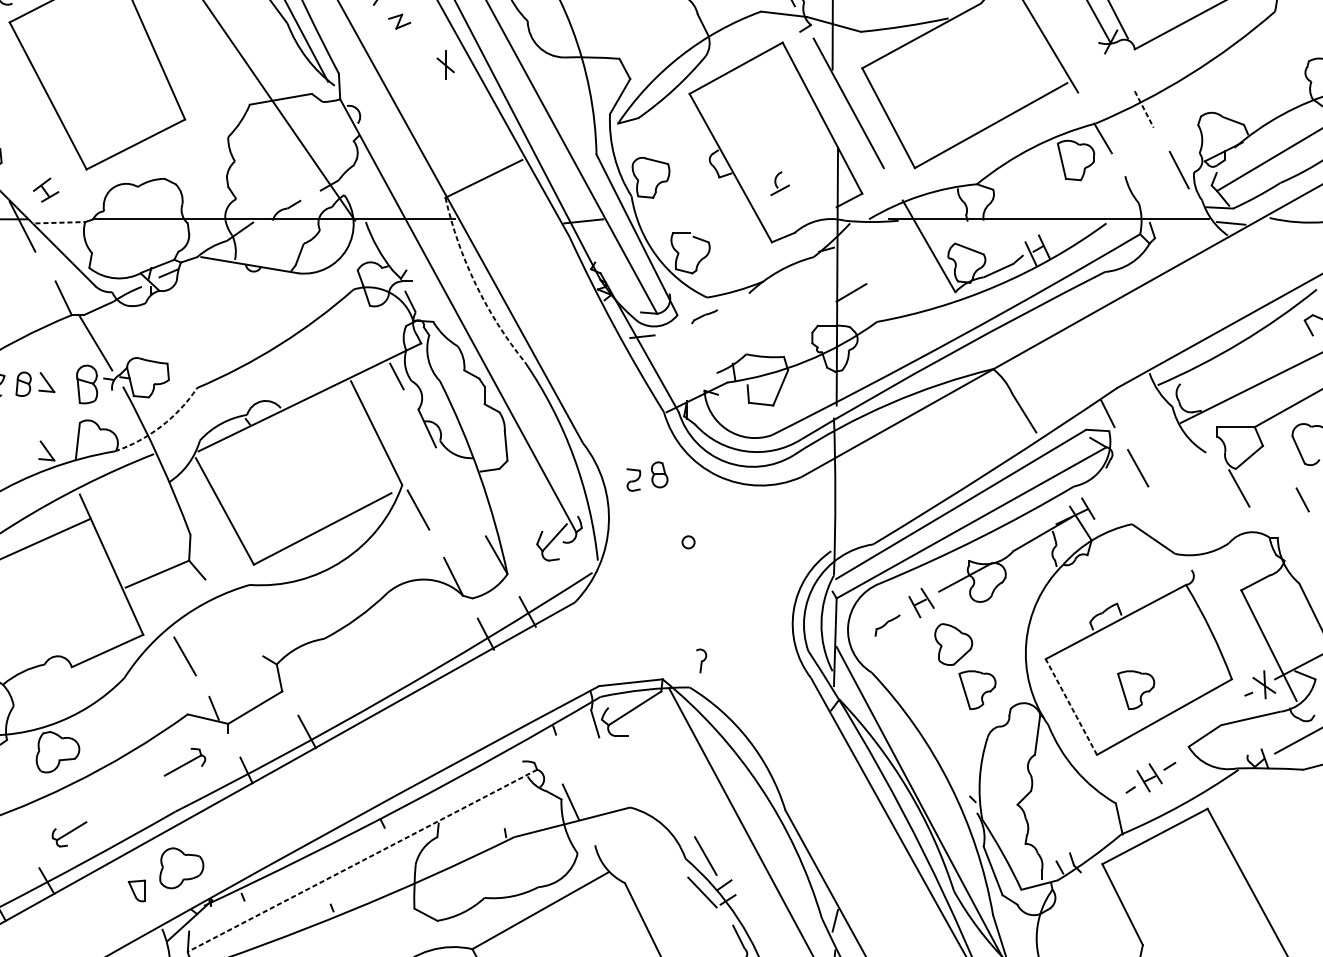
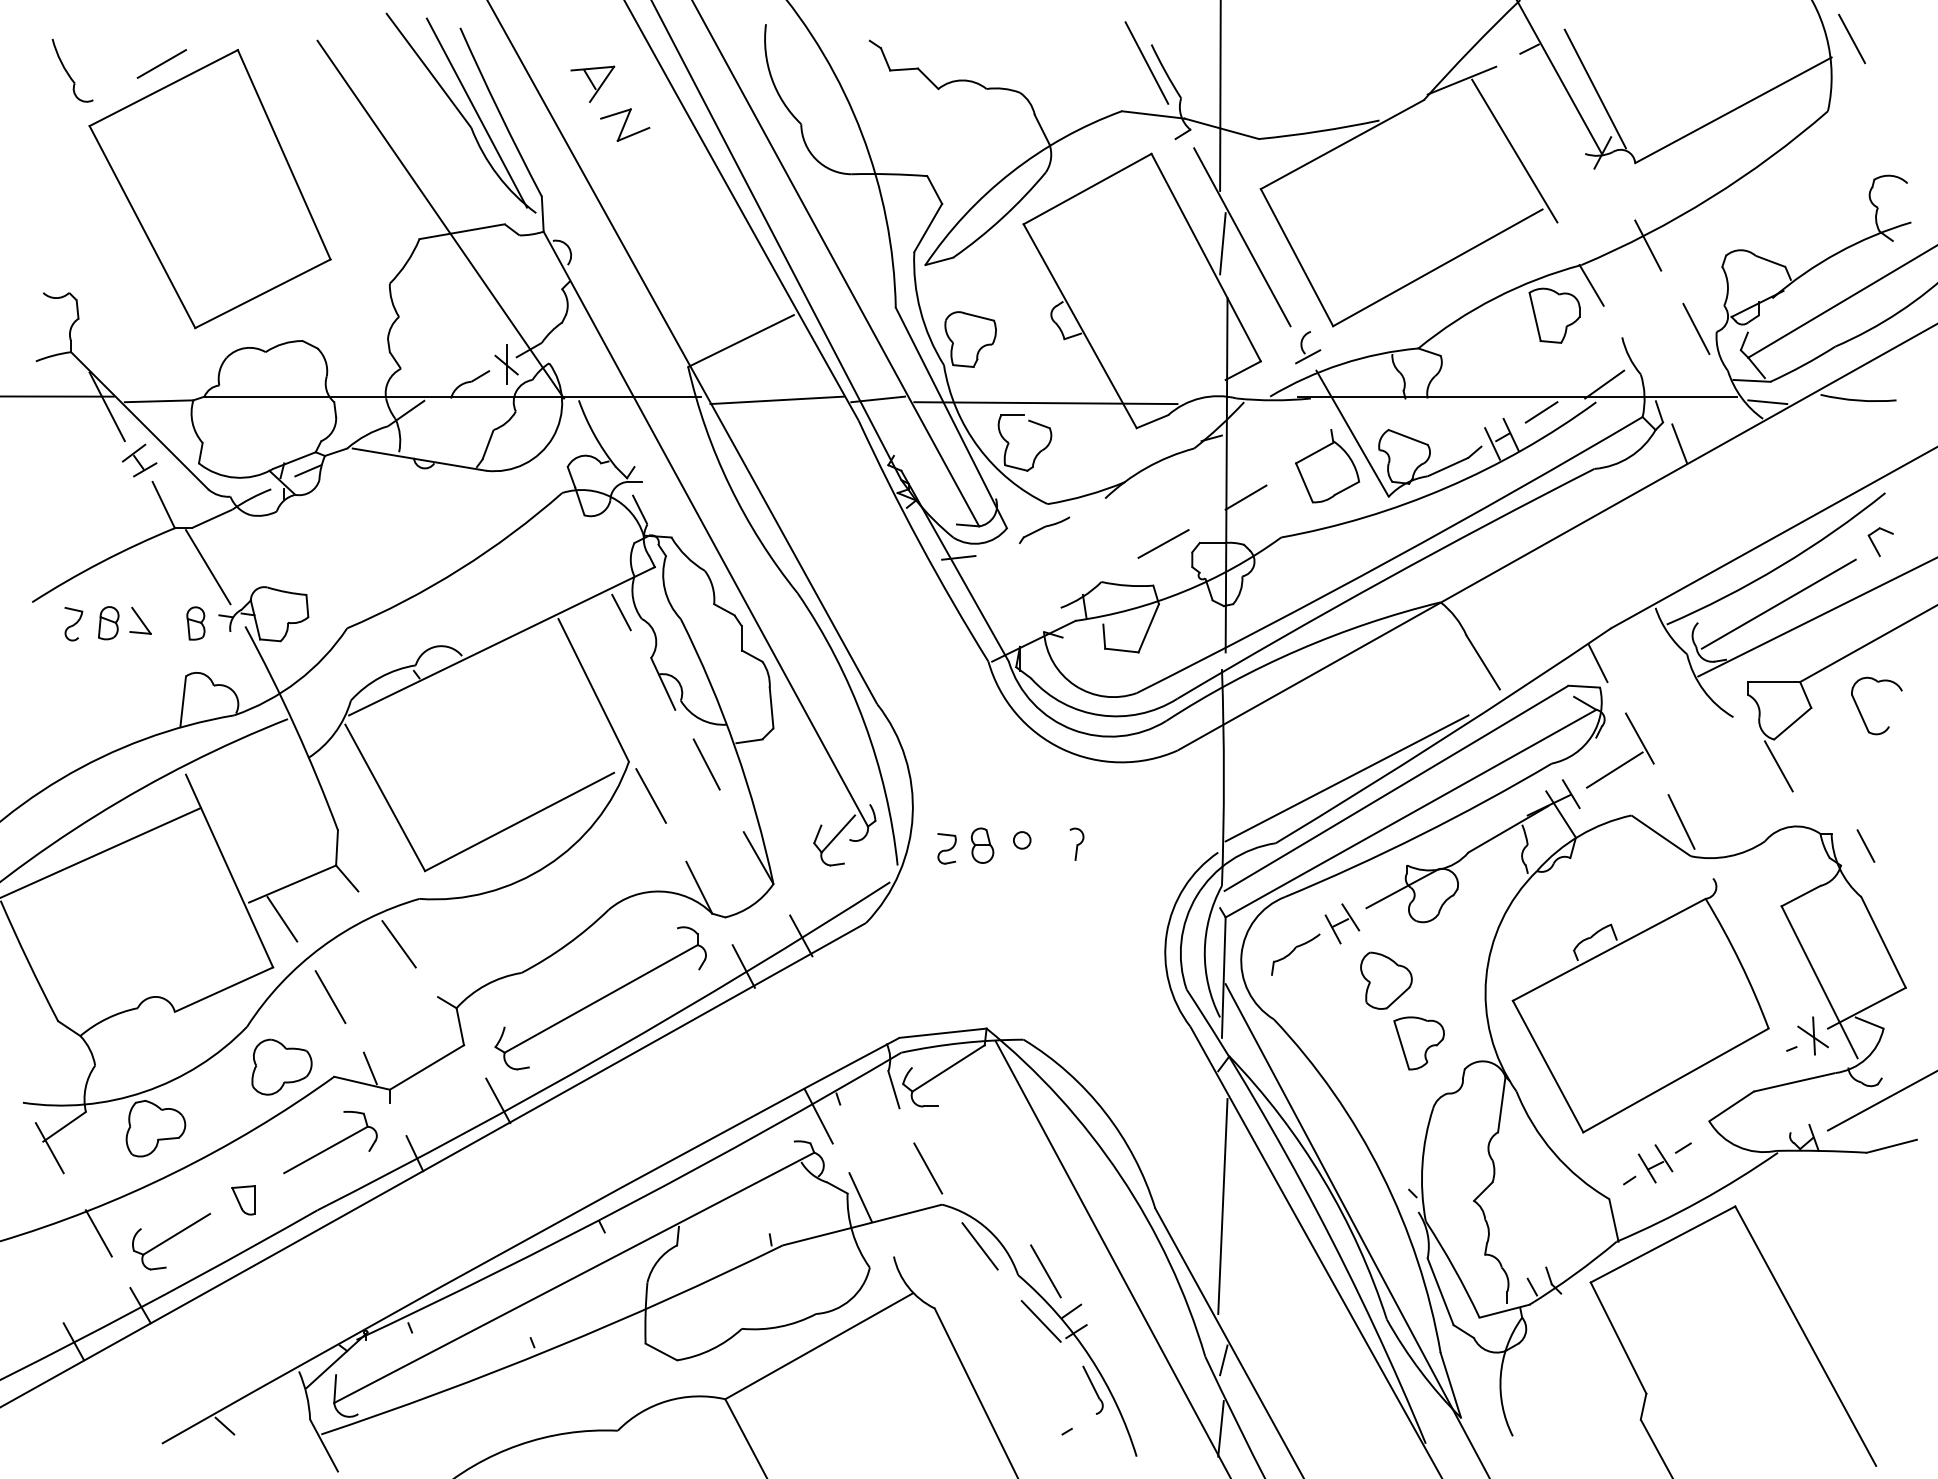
part: (399, 21) -> (625, 124), size x1.67
part: (445, 64) -> (506, 364), moved
line: (834, 107) -> (1222, 243), added
line: (1144, 110) -> (1648, 246), dashed -> solid
part: (780, 183) -> (1308, 347), moved
part: (46, 190) -> (139, 460), moved
line: (1112, 210) -> (1604, 384), added
line: (60, 222) -> (159, 401), dashed -> solid
line: (509, 222) -> (776, 400), added
line: (705, 224) -> (1045, 403), added
line: (1066, 230) -> (1541, 412), added
line: (1167, 253) -> (1679, 443), added
part: (910, 270) -> (1327, 466), added
arc: (476, 284) -> (730, 486), dashed -> solid
part: (704, 316) -> (1044, 530), size x1.43
line: (791, 326) -> (1163, 543), added
line: (1239, 369) -> (1778, 603), added
part: (86, 384) -> (195, 623), size x0.62
arc: (161, 426) -> (297, 681), dashed -> solid
part: (46, 450) -> (140, 714), removed
part: (659, 474) -> (982, 845), moved
part: (633, 479) -> (946, 848), moved
line: (458, 487) -> (706, 764), added
line: (1119, 490) -> (1614, 769), added
line: (924, 497) -> (1346, 778), added
line: (1302, 499) -> (1865, 845), moved
line: (1168, 528) -> (1681, 821), added
line: (150, 599) -> (282, 919), added
line: (234, 618) -> (398, 944), added
part: (887, 625) -> (1295, 954), size x1.43
part: (381, 657) -> (600, 998), added
part: (701, 660) -> (1076, 843), moved
part: (1135, 690) -> (1636, 1043), removed
line: (1071, 706) -> (1548, 1066), dashed -> solid
line: (540, 743) -> (818, 1116), added
part: (185, 762) -> (330, 1142), size x1.67
line: (620, 781) -> (928, 1168), added
line: (834, 808) -> (1222, 1206), added
line: (16, 828) -> (98, 1233), added
part: (69, 834) -> (171, 1241), size x1.67
line: (657, 837) -> (979, 1246), added
line: (362, 860) -> (574, 1277), dashed -> solid
part: (181, 867) -> (281, 1066), moved
part: (137, 891) -> (243, 1200), moved

